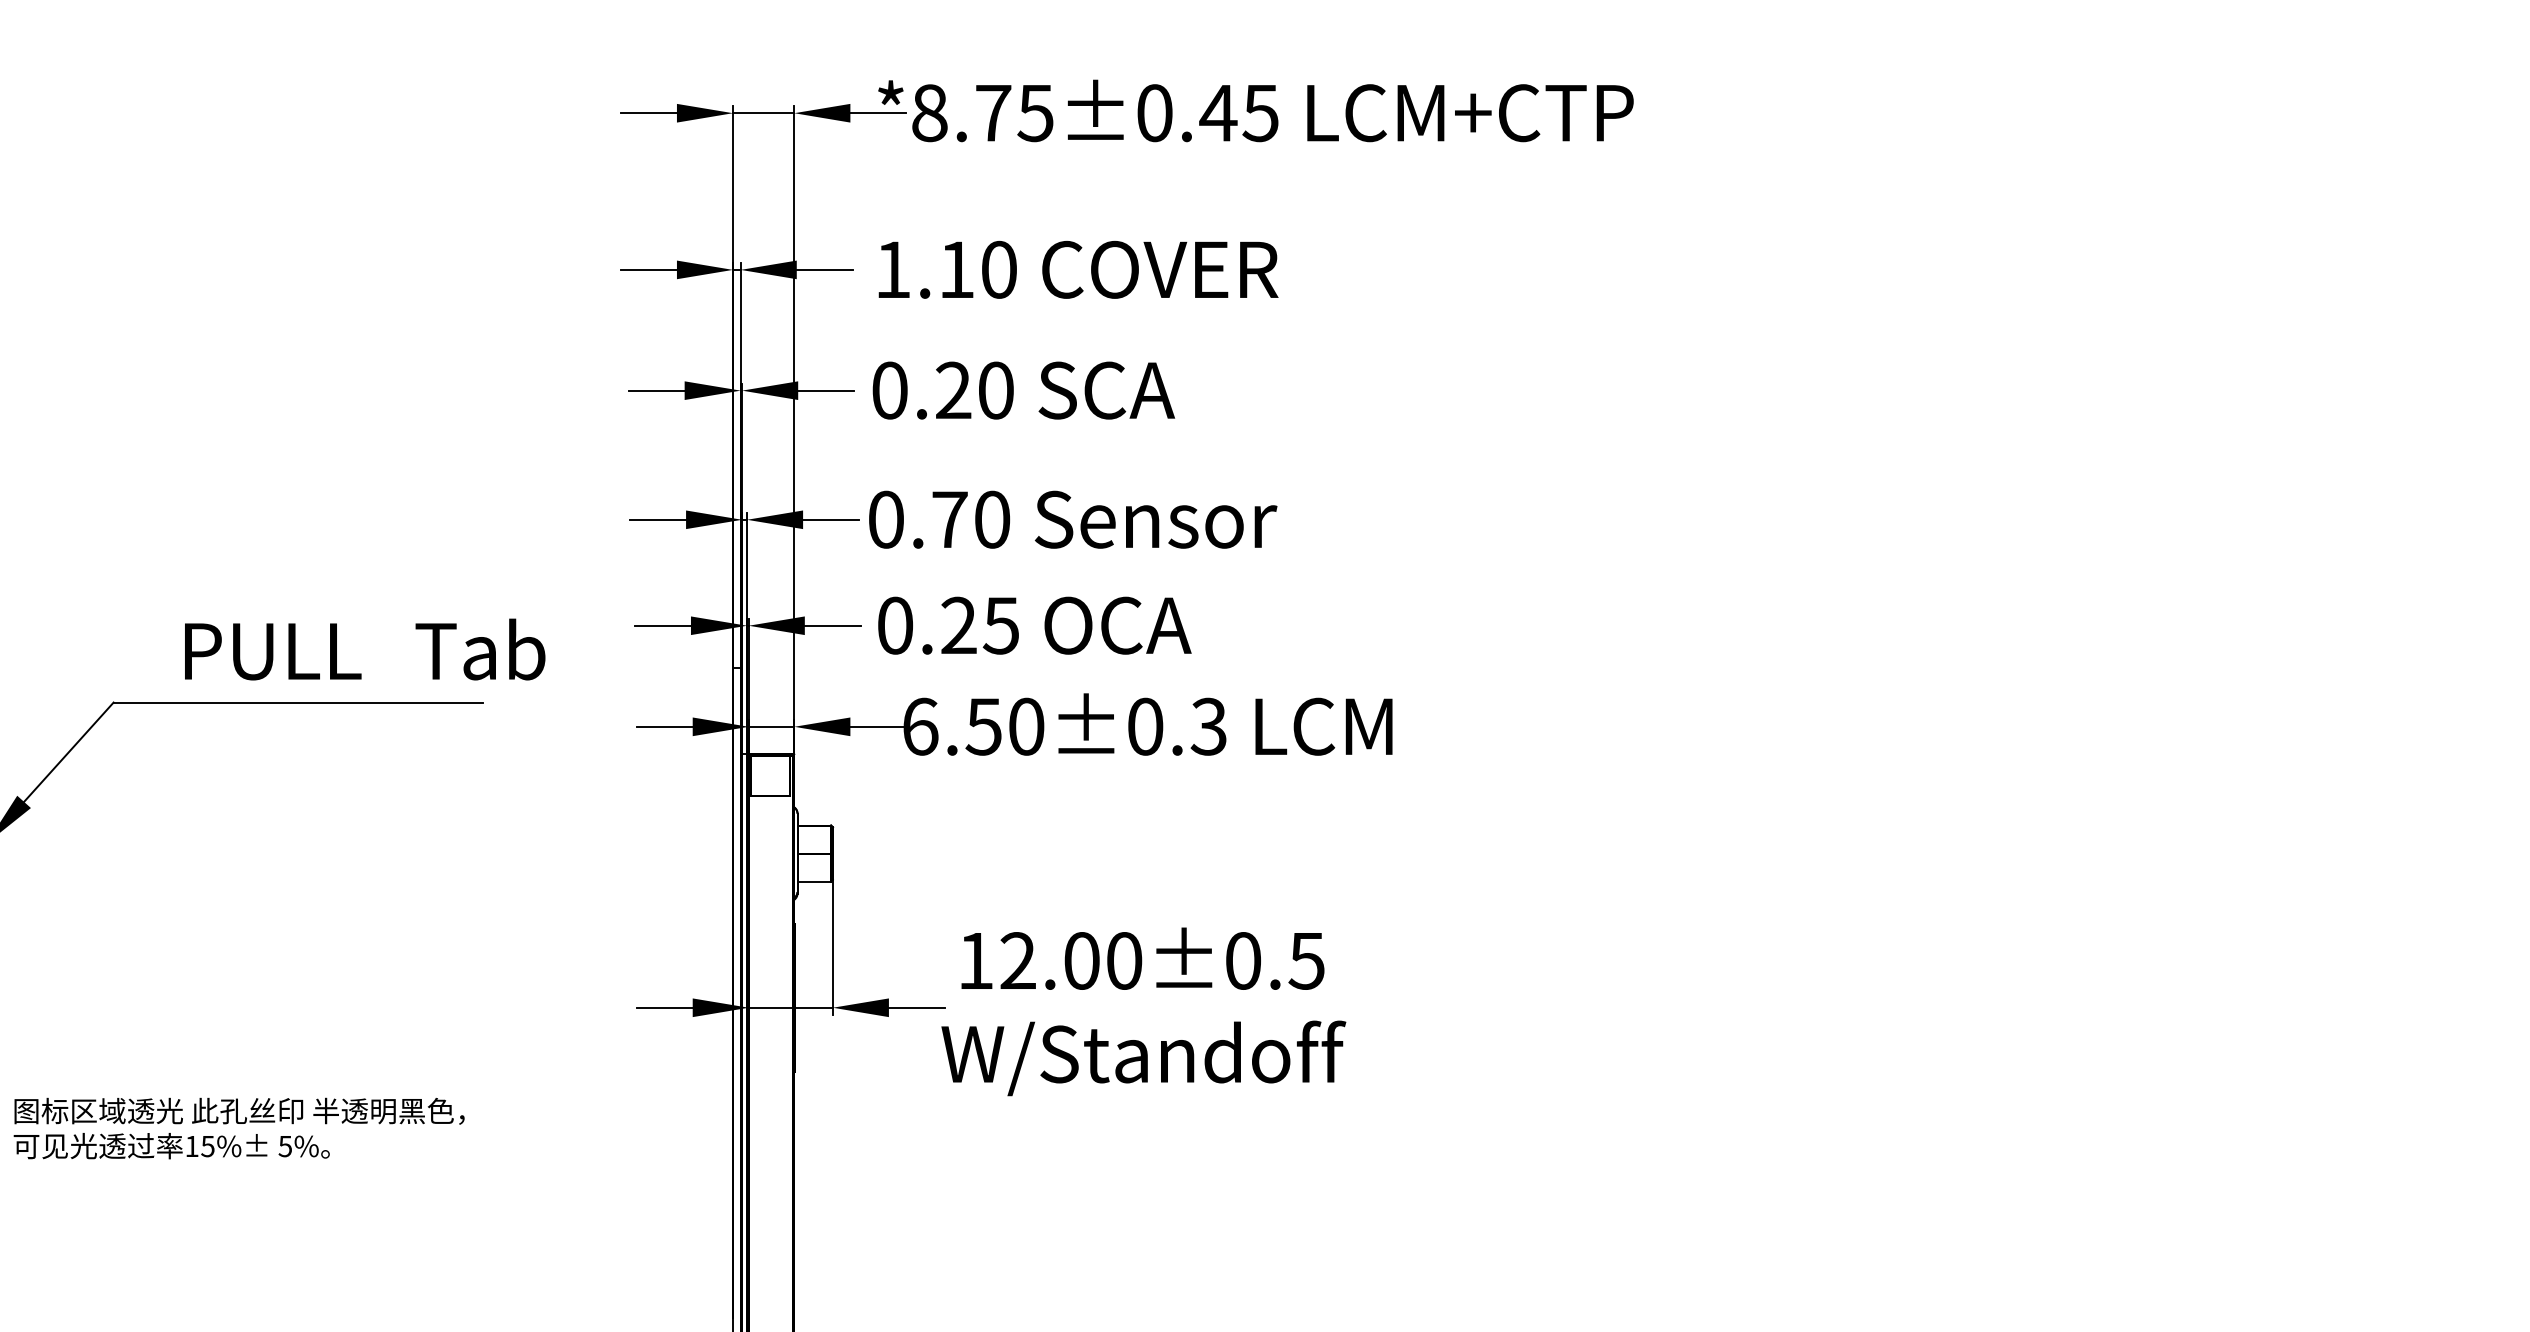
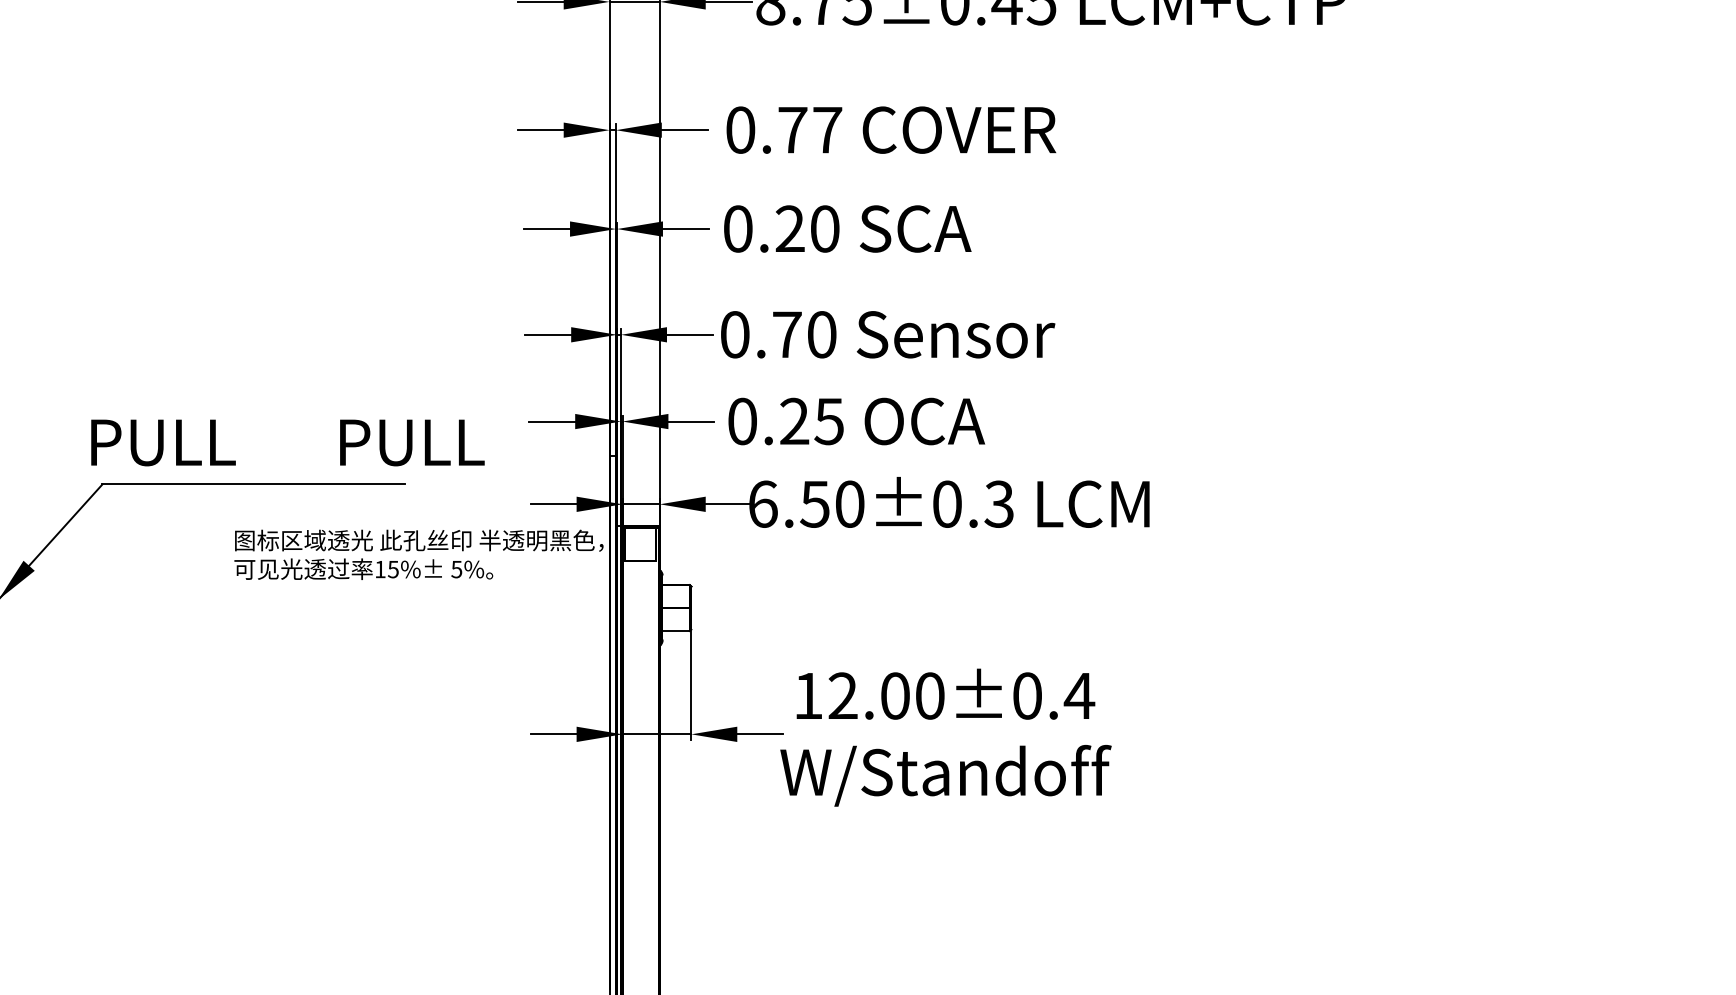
text: (946, 269) -> (784, 129), 1.10 -> 0.77
text: (491, 649) -> (411, 441), Tab -> PULL
text: (273, 651) -> (163, 442), moved
text: (1306, 961) -> (1079, 696), 12.00±0.5 -> 12.00±0.4
text: (238, 1128) -> (418, 554), moved

